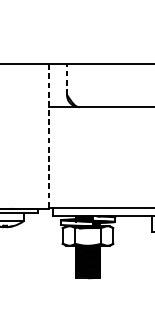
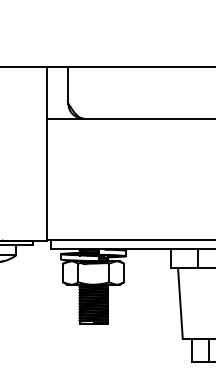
line: (67, 78) -> (68, 84), dashed -> solid
line: (48, 136) -> (46, 153), dashed -> solid

